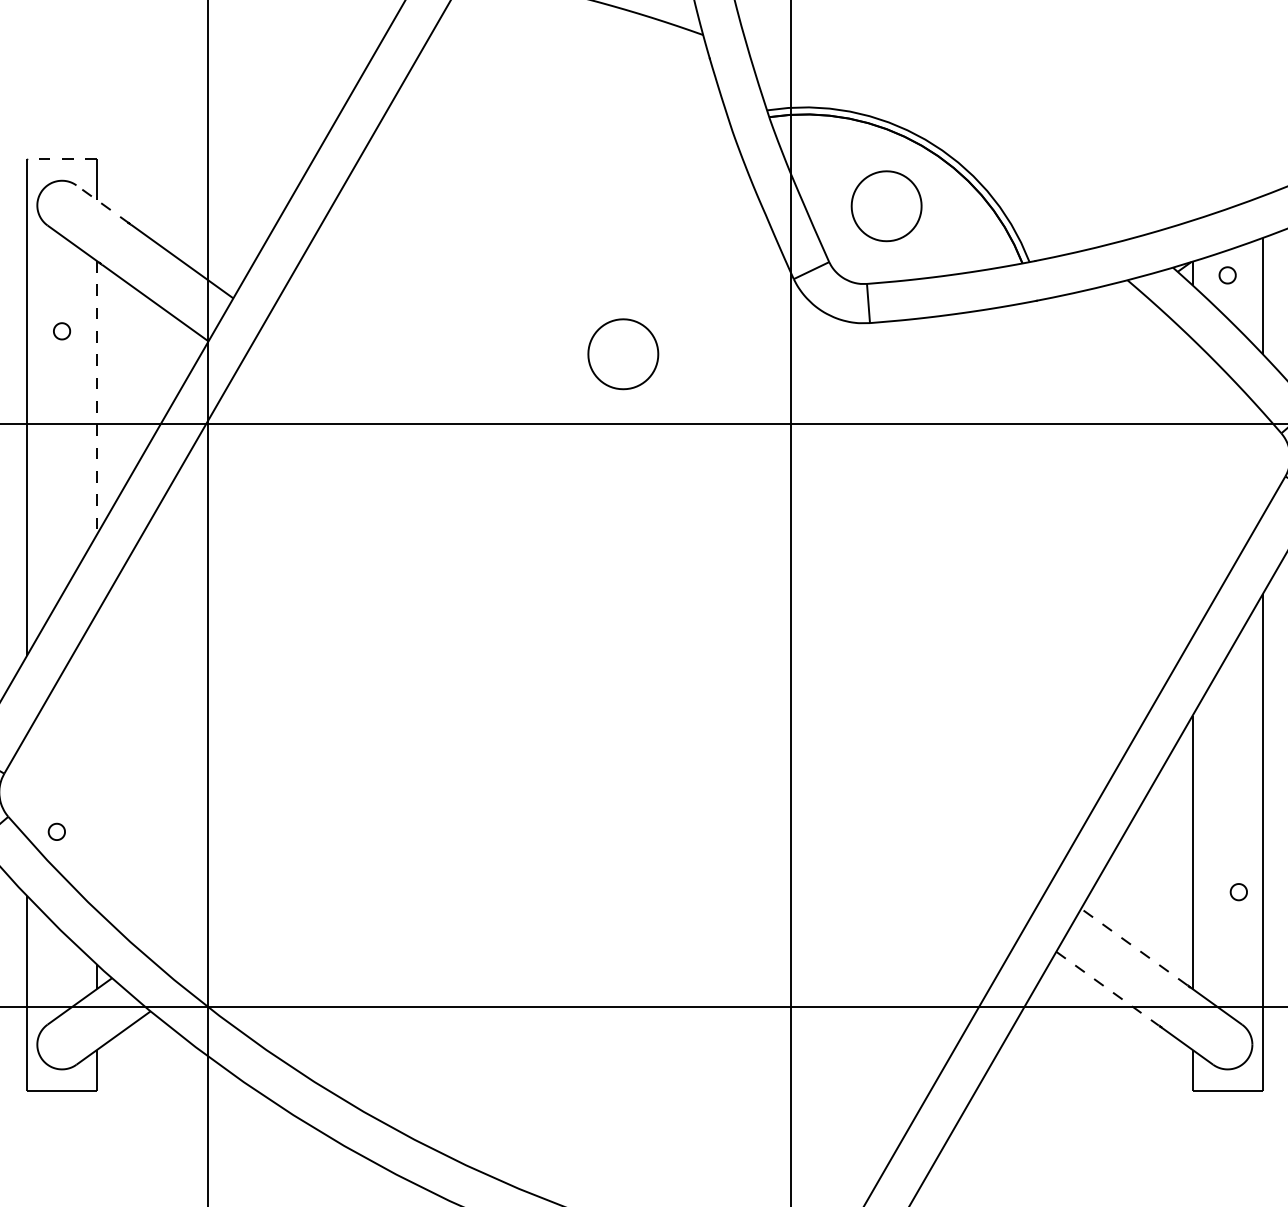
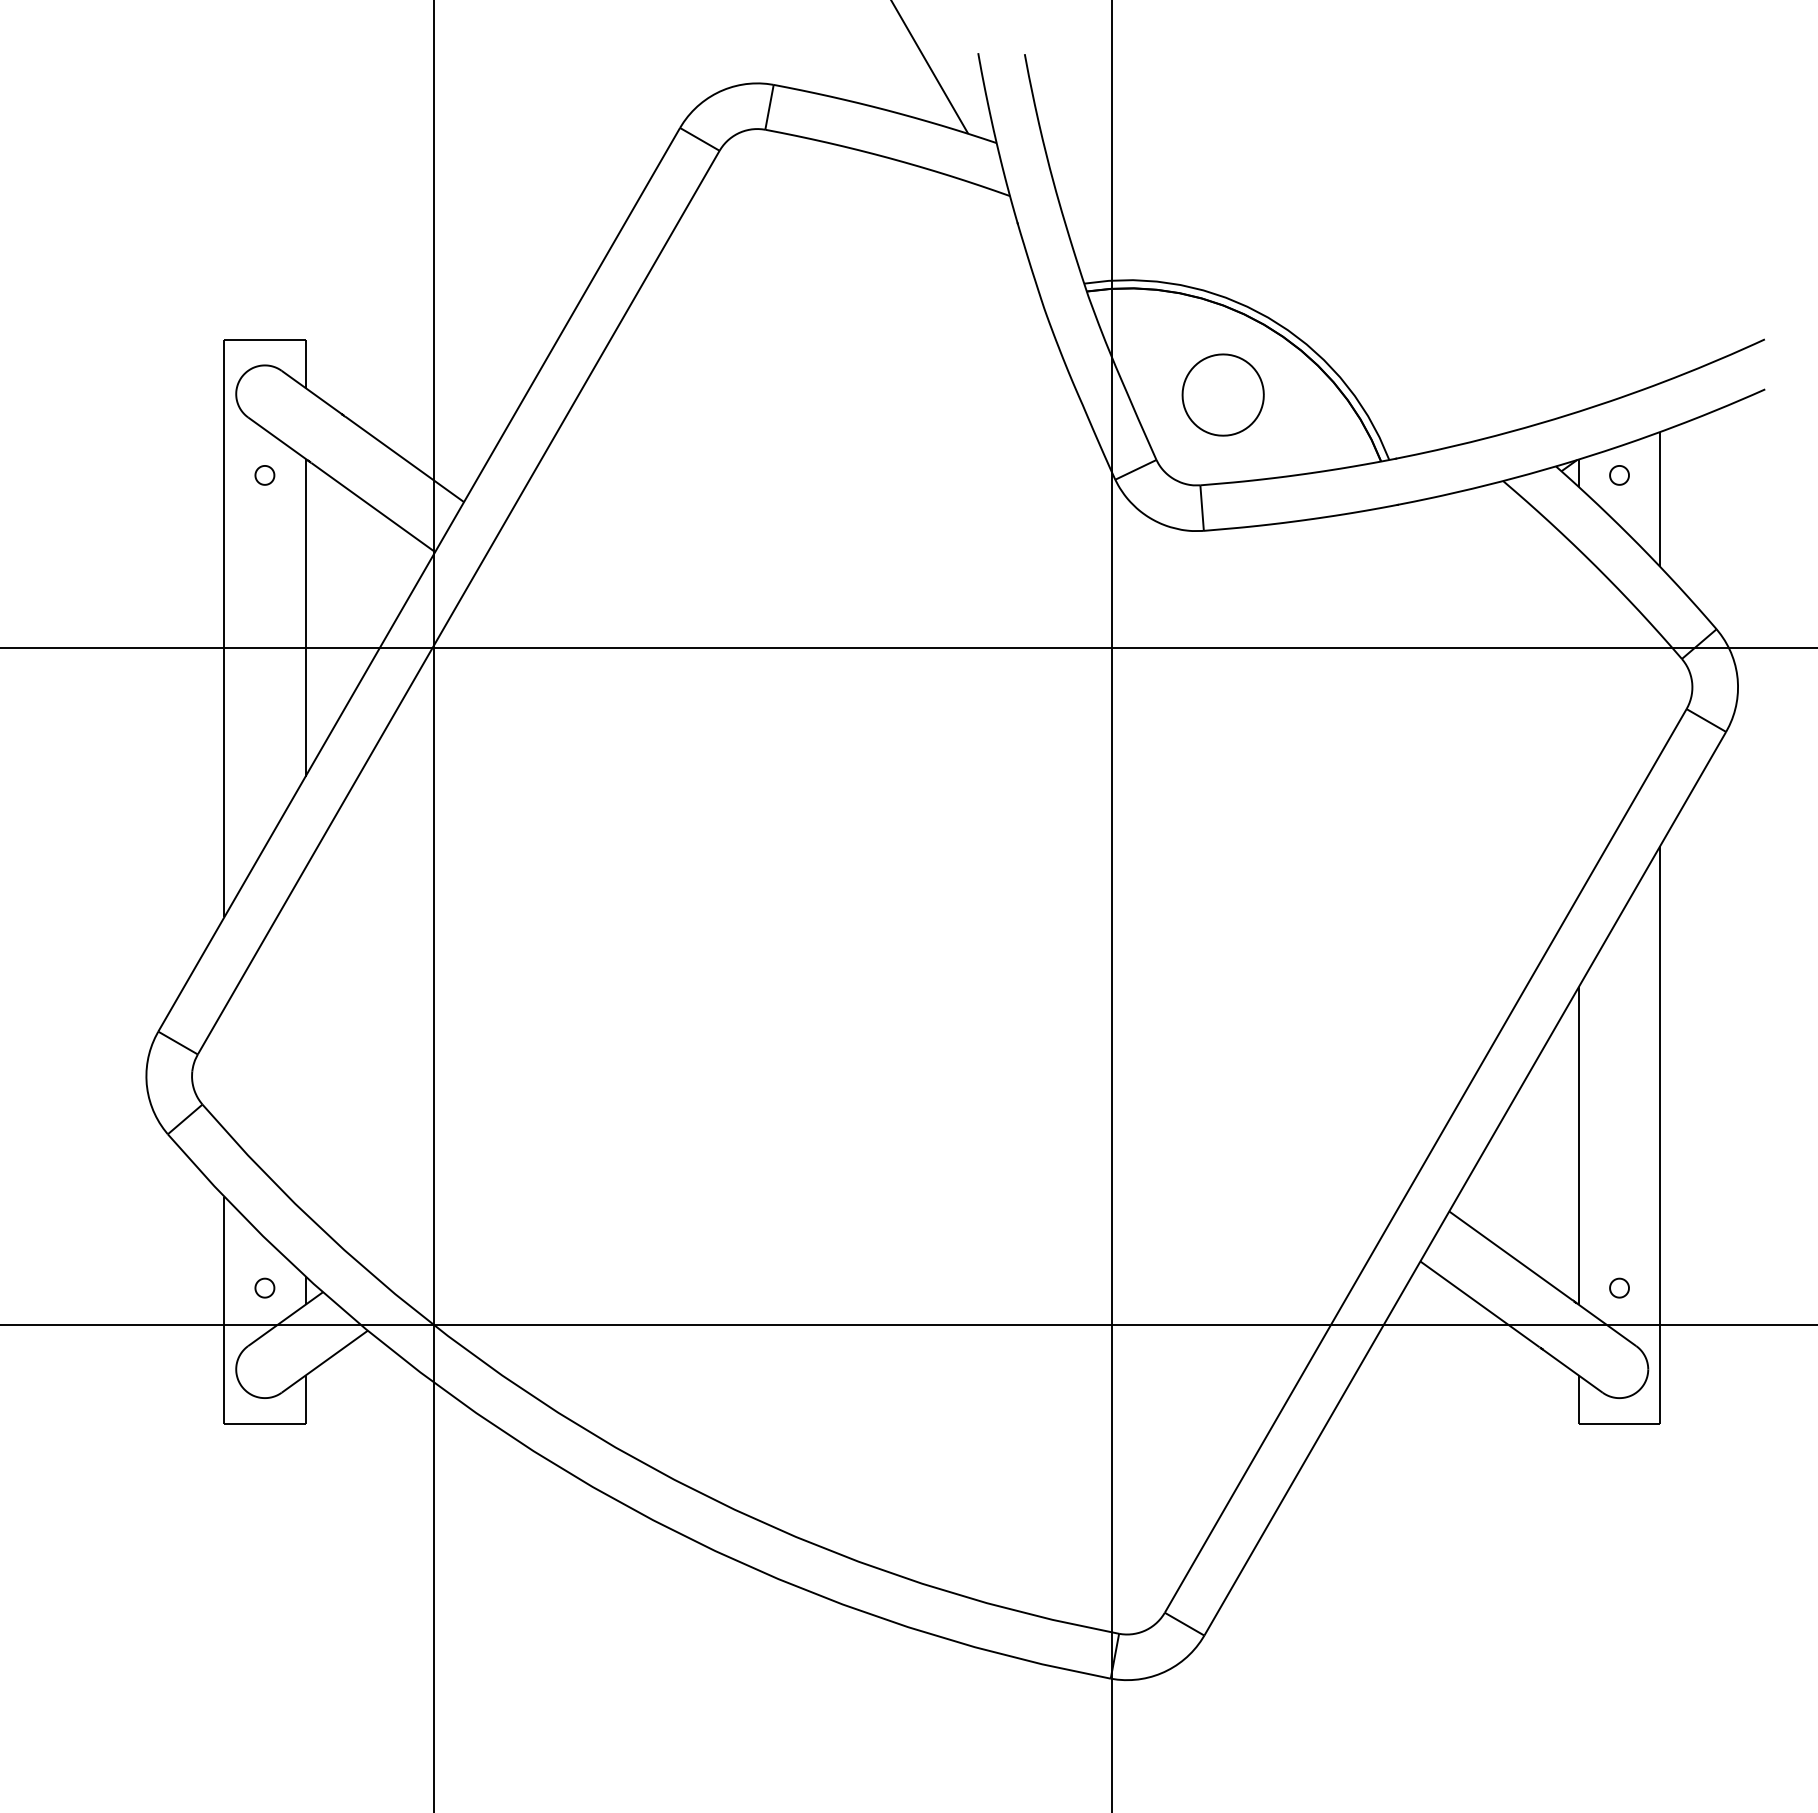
line: (61, 158) -> (264, 339), dashed -> solid
line: (102, 204) -> (312, 392), dashed -> solid
part: (61, 331) -> (264, 475), moved
part: (622, 353) -> (916, 566), removed
line: (96, 397) -> (305, 617), dashed -> solid
part: (56, 831) -> (264, 1287), moved
part: (1238, 891) -> (1619, 1287), moved
line: (1133, 946) -> (1510, 1255), dashed -> solid
line: (1108, 988) -> (1480, 1304), dashed -> solid

